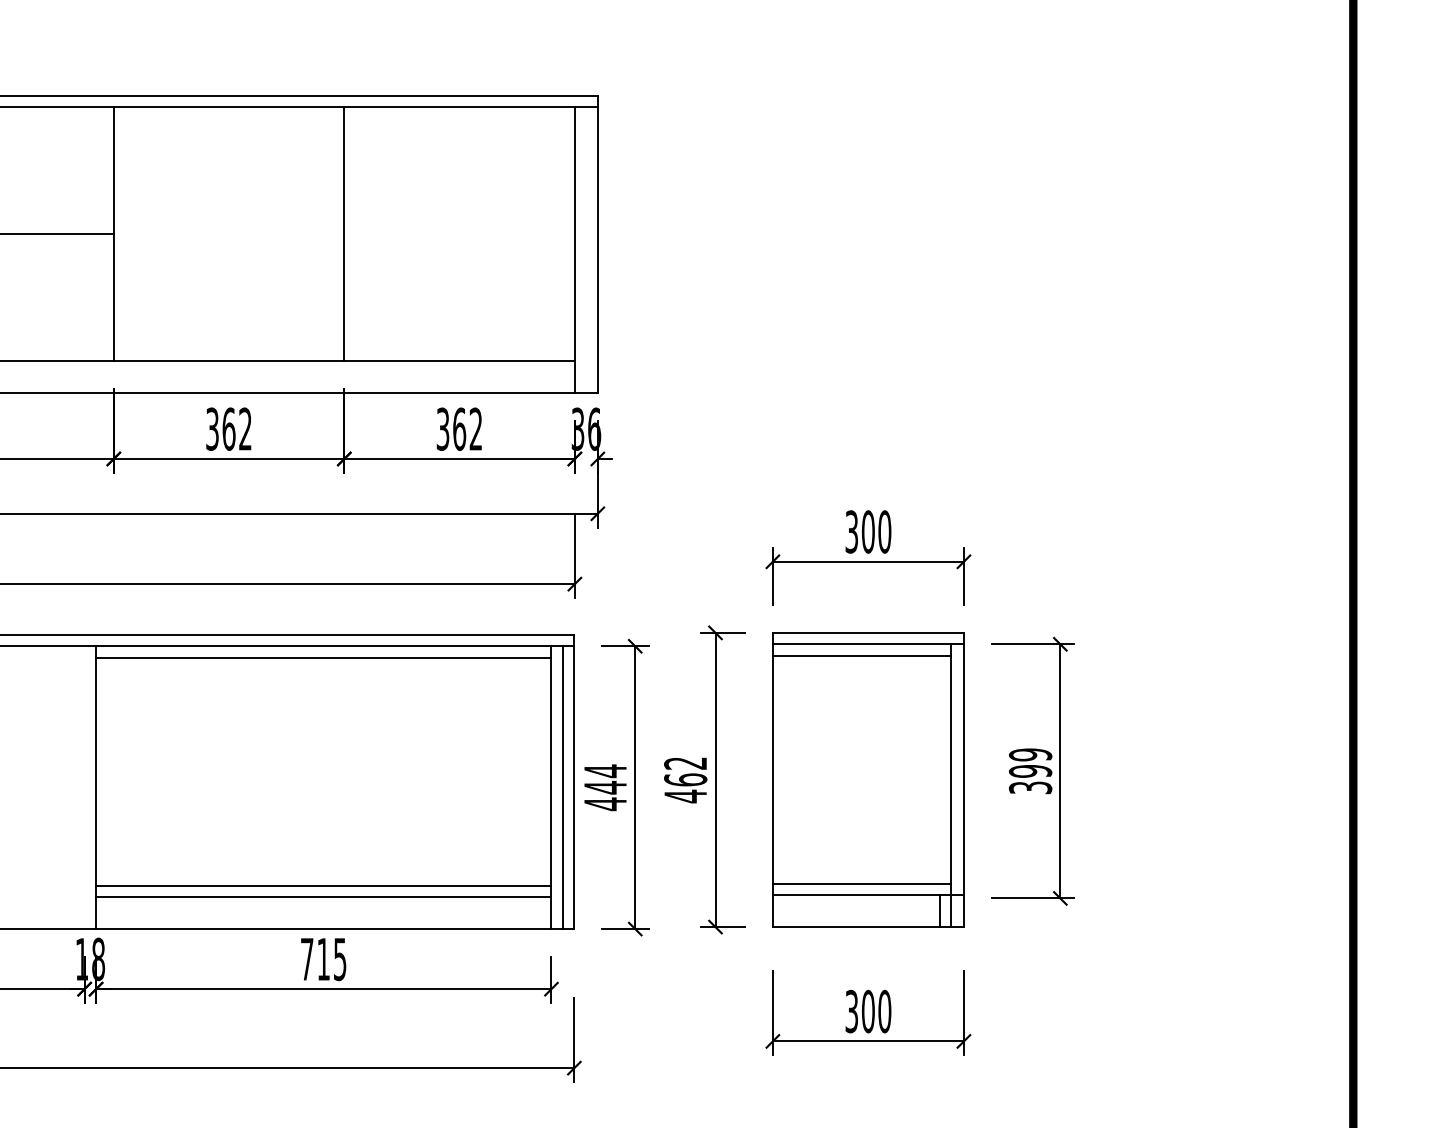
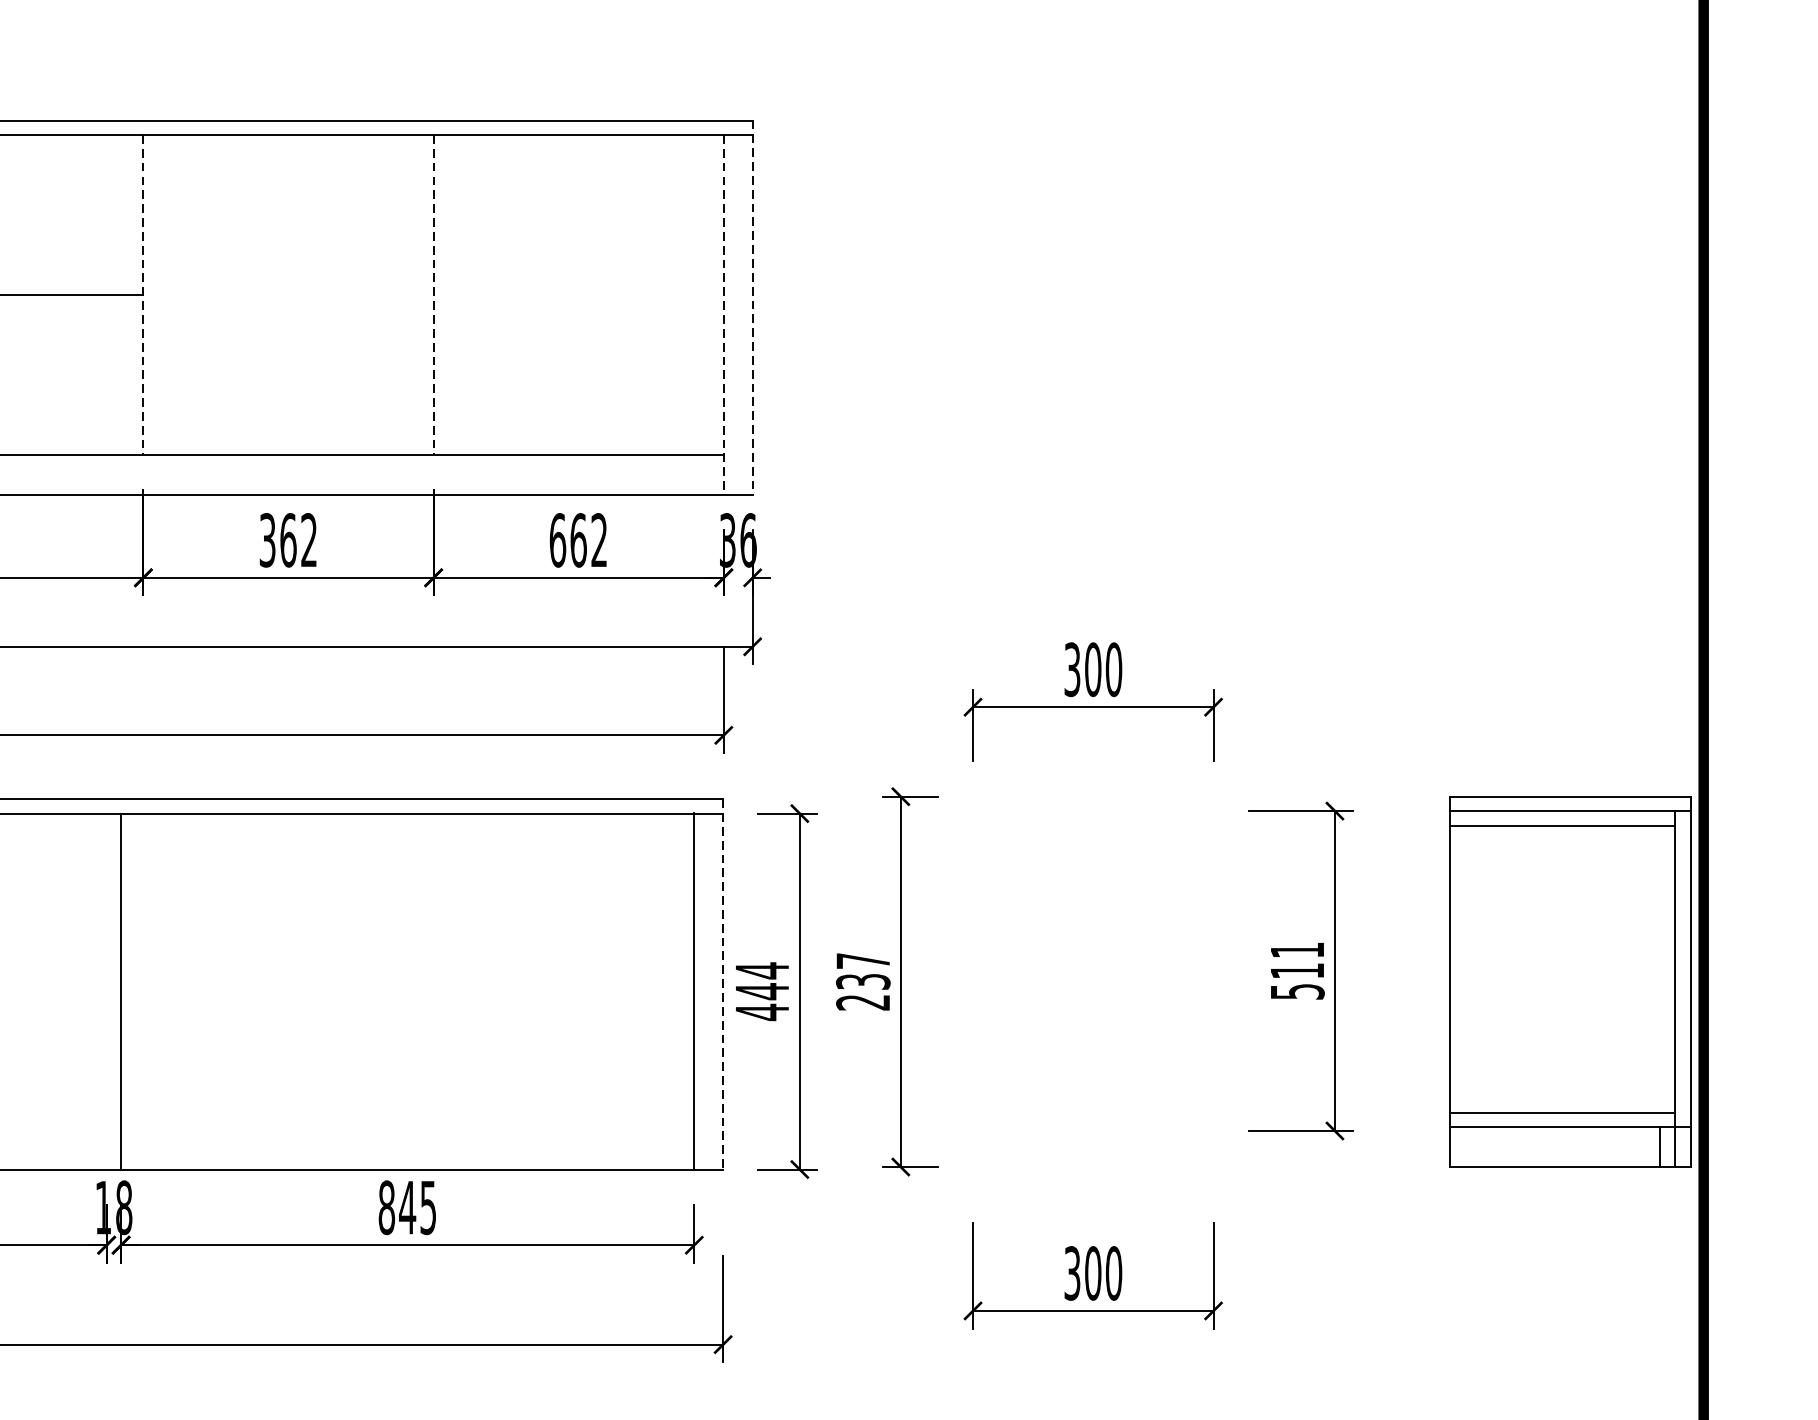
line: (113, 234) -> (143, 295), solid -> dashed
line: (344, 234) -> (433, 295), solid -> dashed
line: (597, 244) -> (752, 307), solid -> dashed
line: (574, 250) -> (723, 315), solid -> dashed
text: (442, 428) -> (557, 539), 362 -> 662
line: (323, 657) -> (407, 827), removed
text: (1030, 770) -> (1297, 969), 399 -> 511
part: (868, 779) -> (1570, 981), moved
text: (685, 780) -> (863, 982), 462 -> 237
line: (574, 782) -> (723, 985), solid -> dashed
line: (562, 787) -> (708, 991), removed
line: (323, 885) -> (407, 1114), removed
line: (323, 897) -> (407, 1129), removed
text: (315, 959) -> (397, 1207), 715 -> 845

